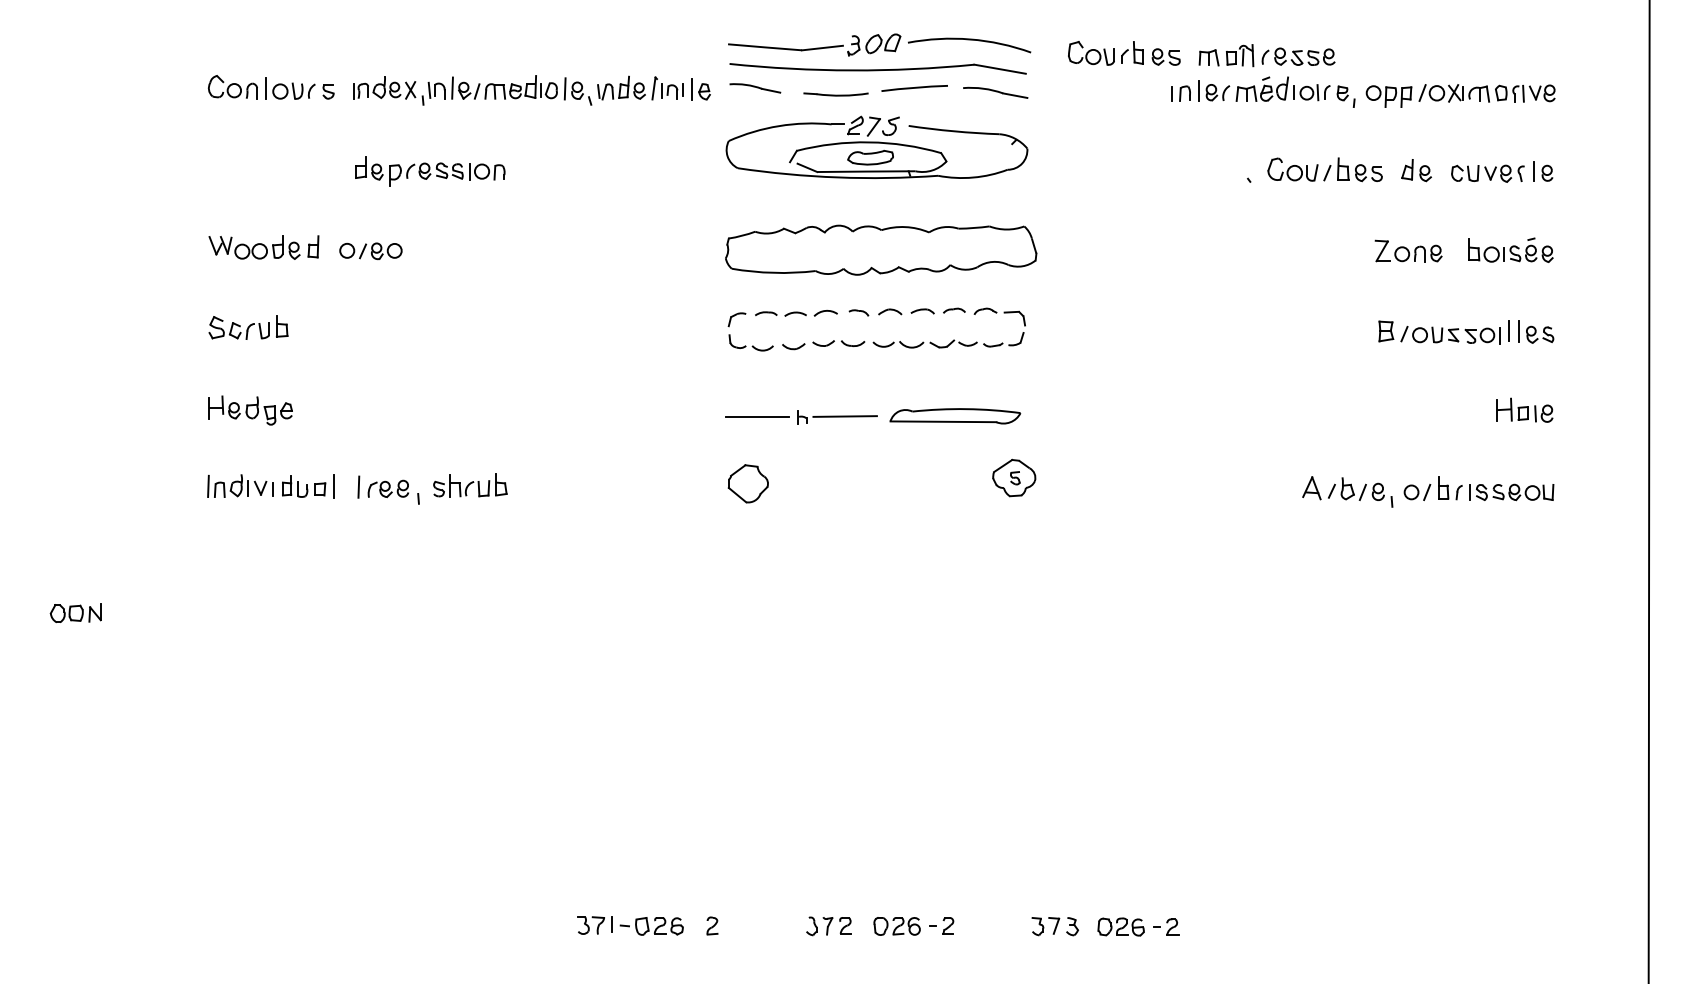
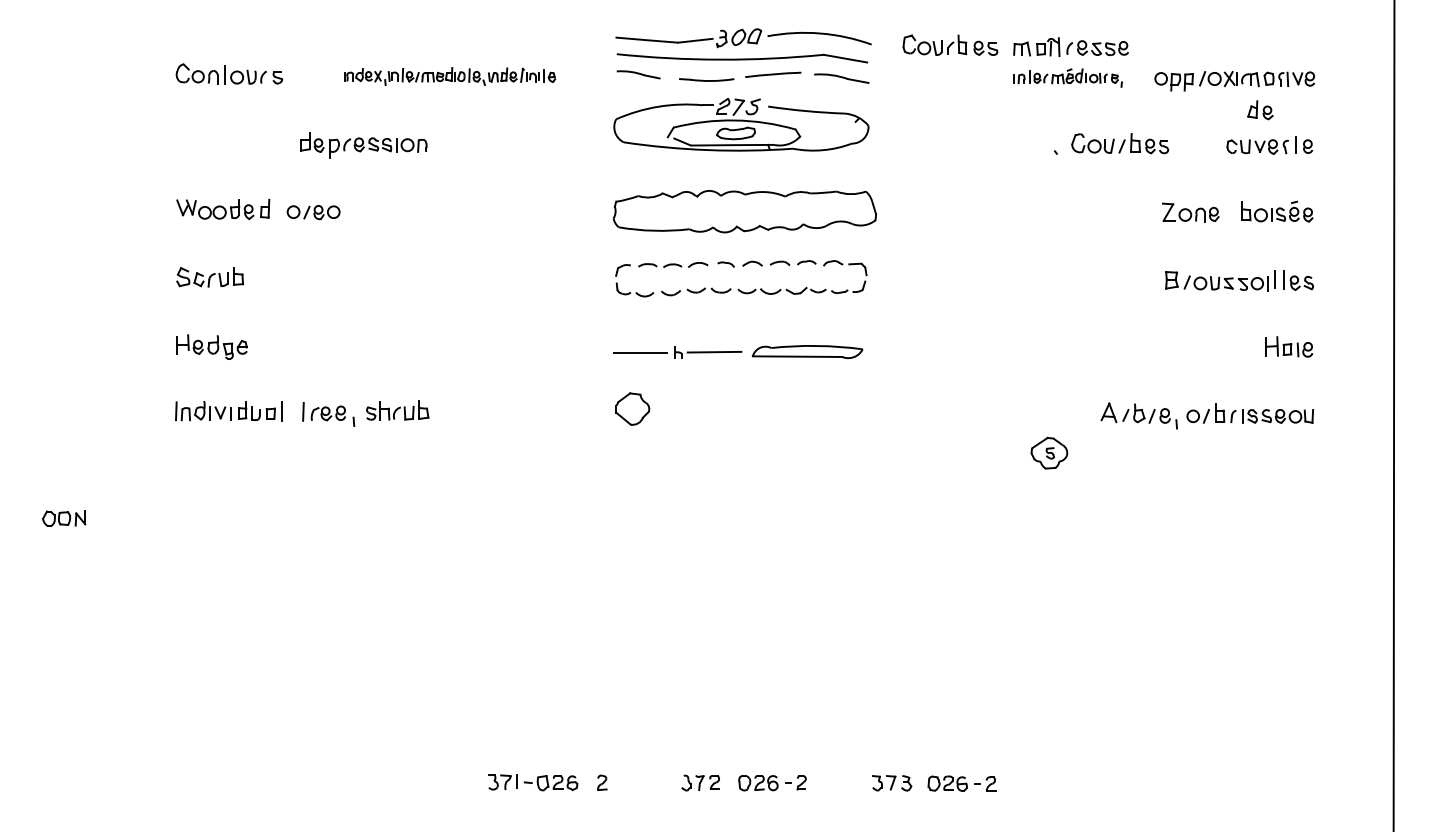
part: (531, 90) -> (449, 76), size x0.7
part: (1262, 91) -> (1067, 77), size x0.7
part: (1416, 170) -> (1260, 110), moved
part: (1014, 477) -> (1049, 452), moved

